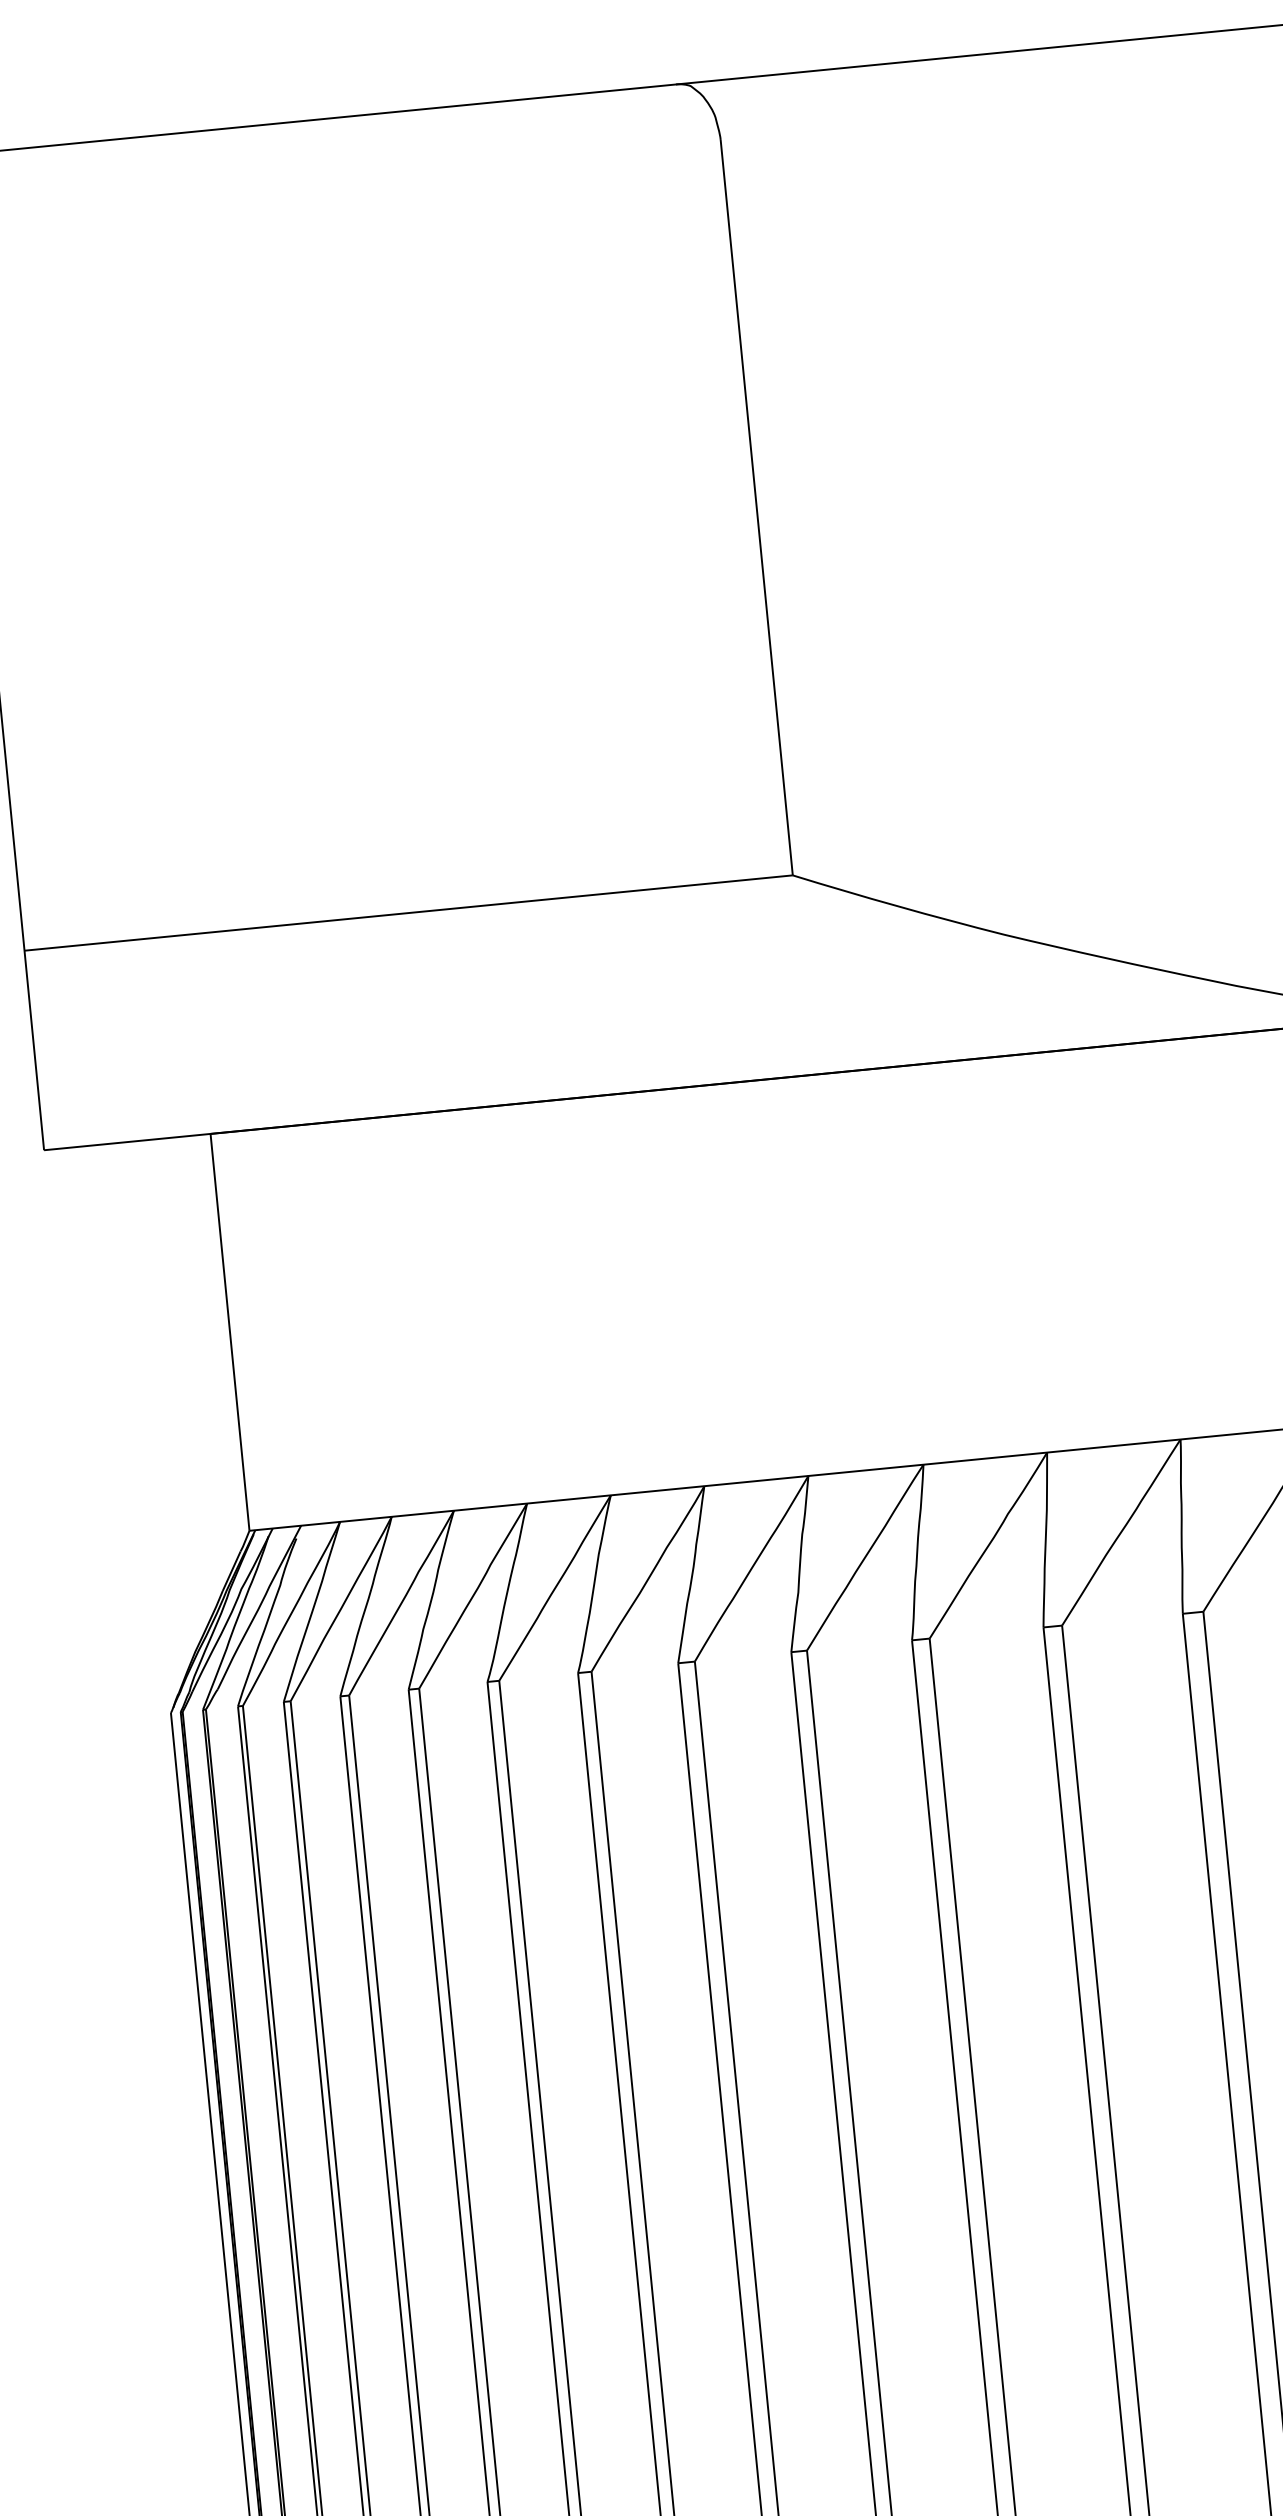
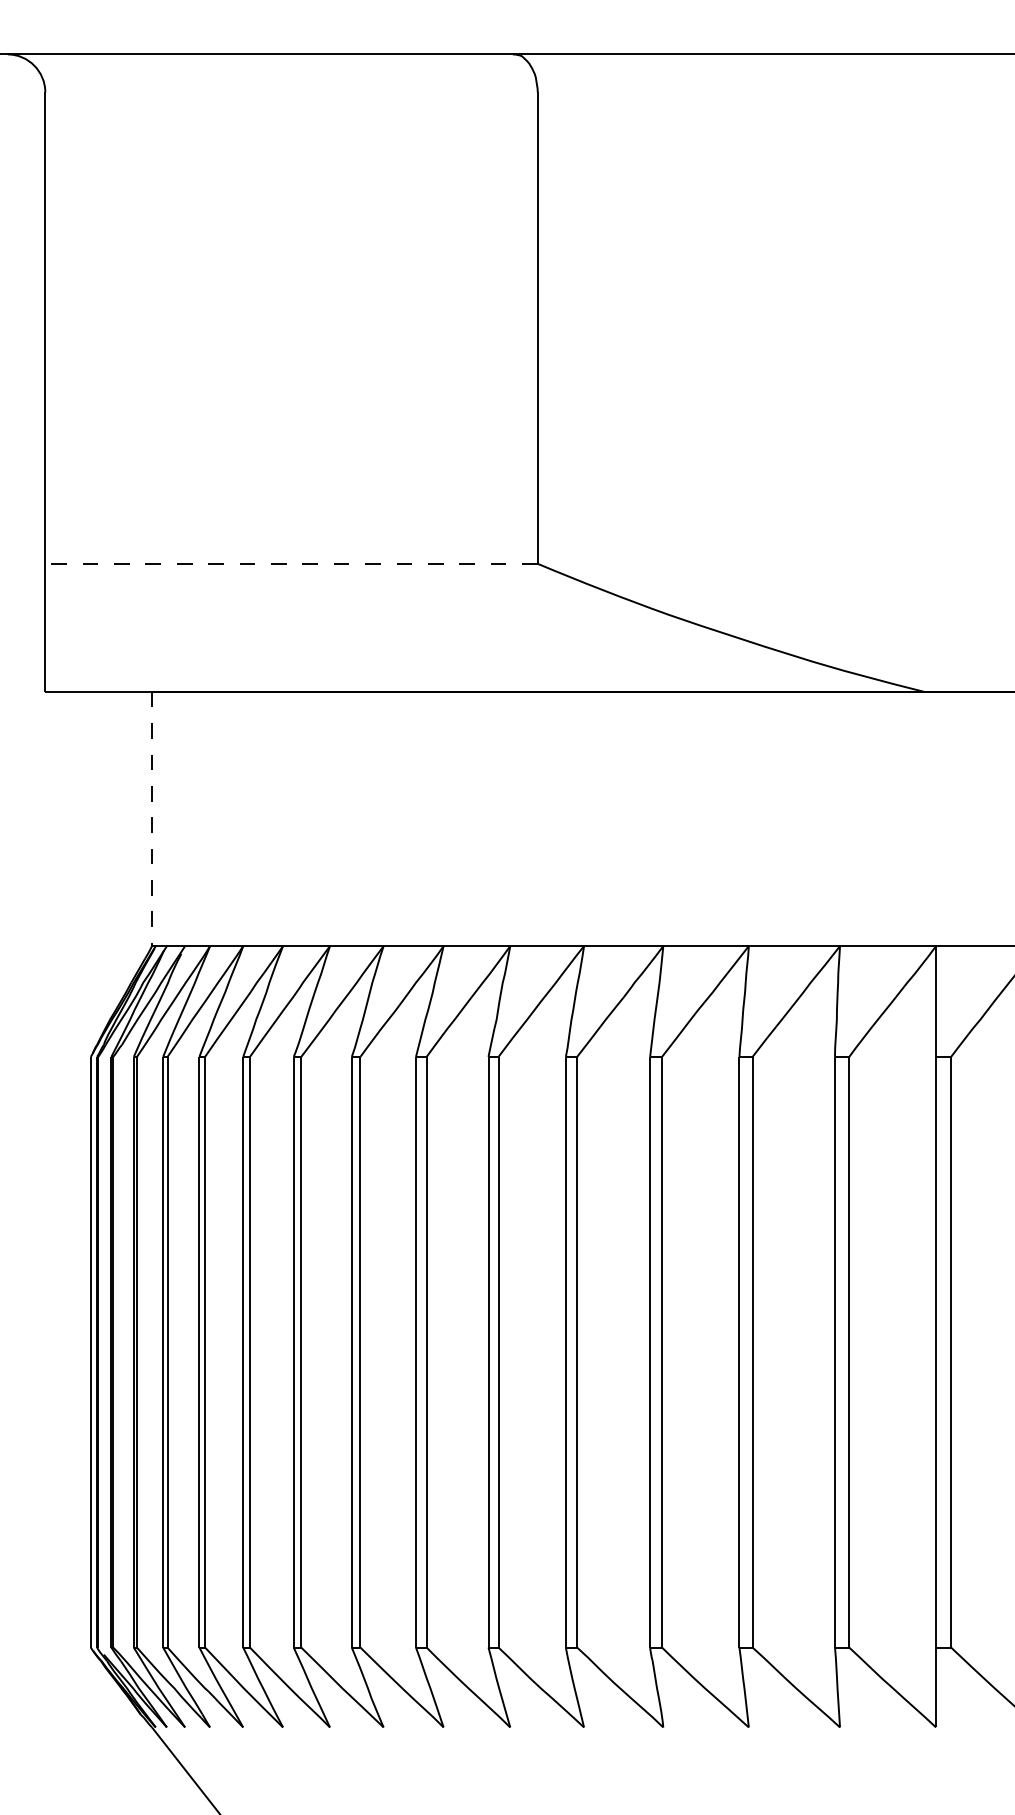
line: (408, 912) -> (291, 563), solid -> dashed
line: (230, 1333) -> (152, 819), solid -> dashed

